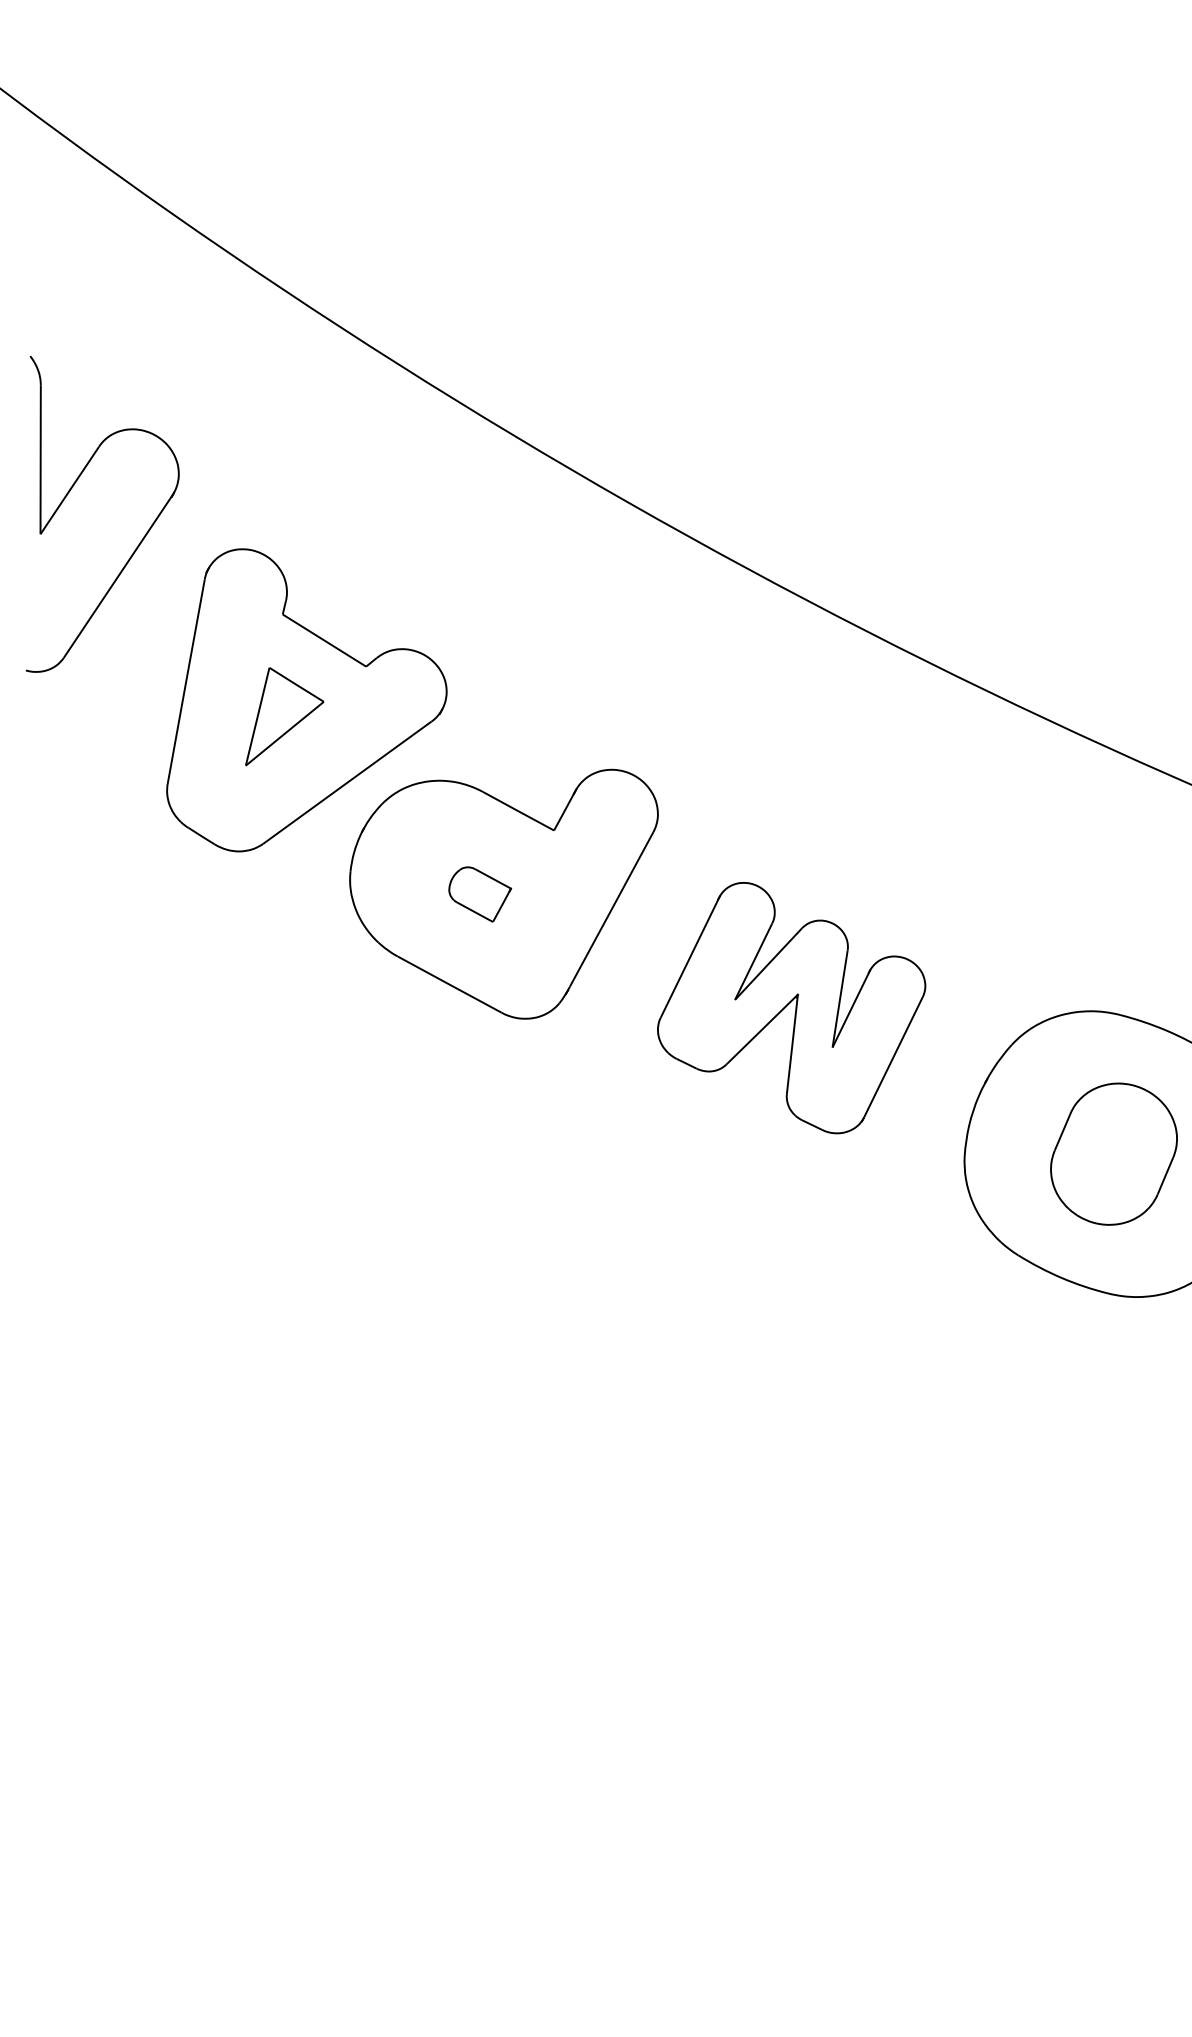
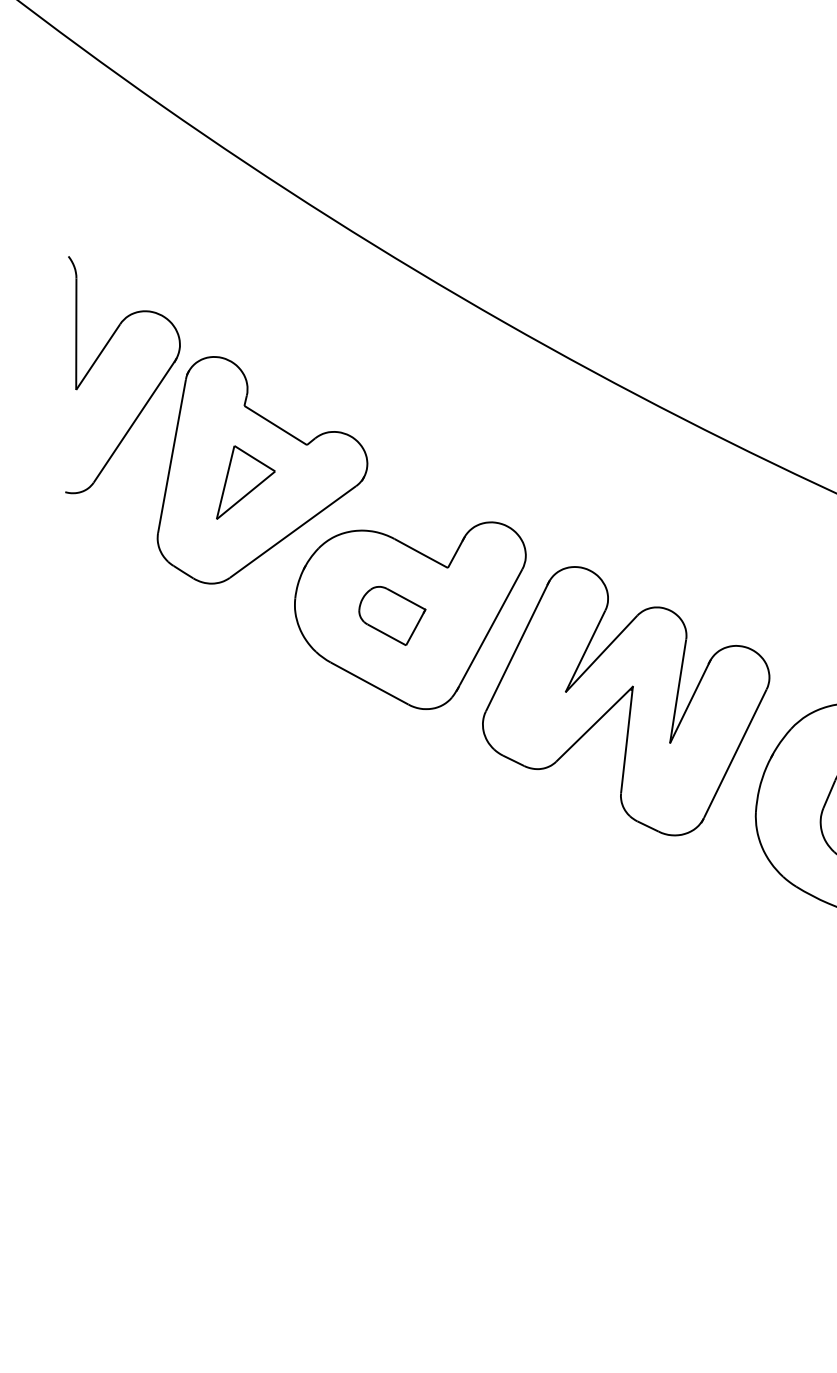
part: (70, 491) -> (98, 357), moved
part: (480, 894) -> (392, 615), size x1.43
part: (791, 1007) -> (626, 700), size x1.43

